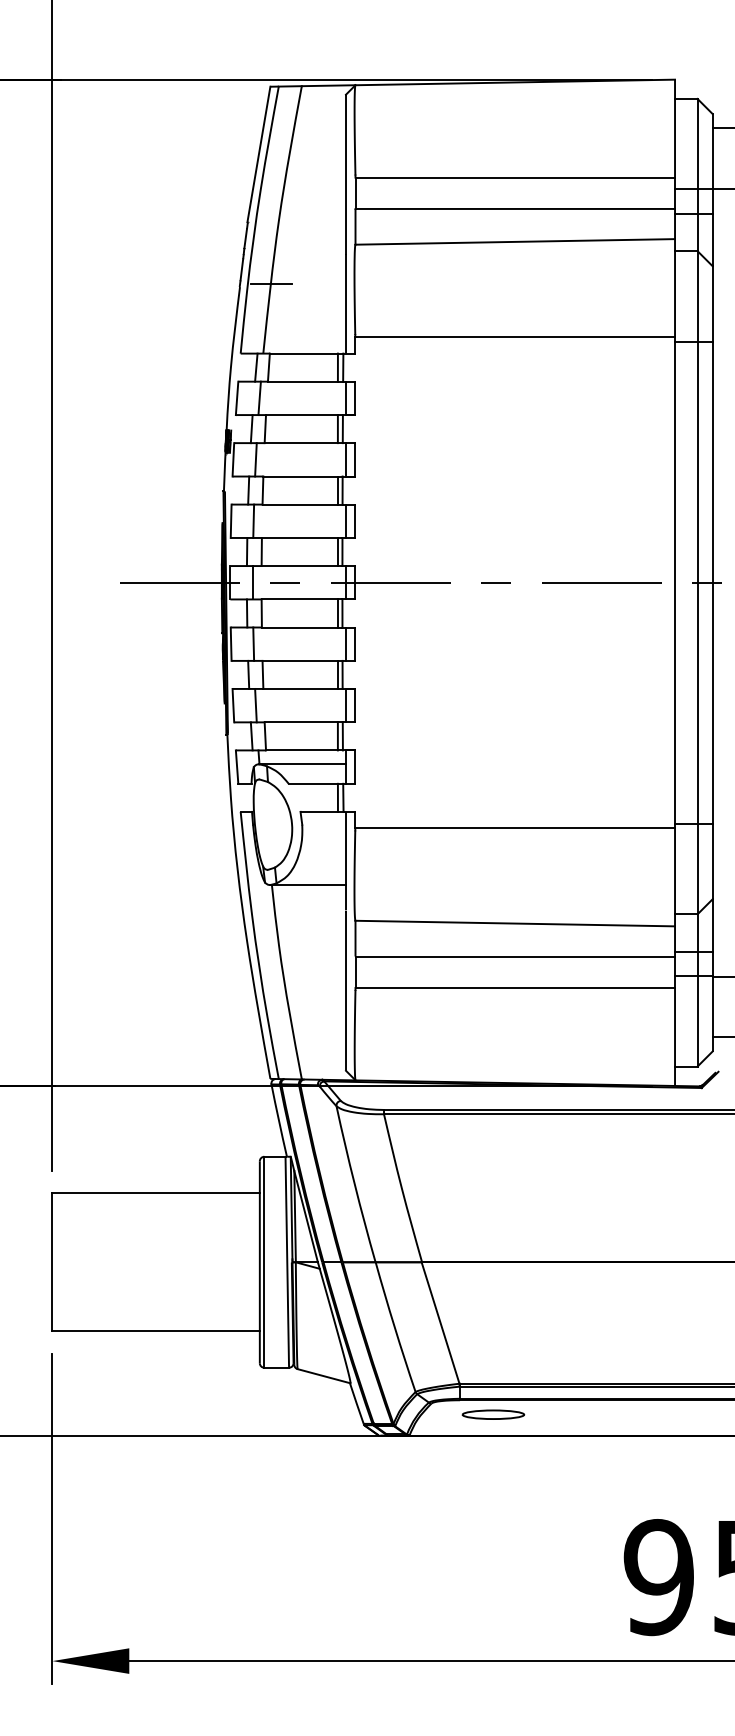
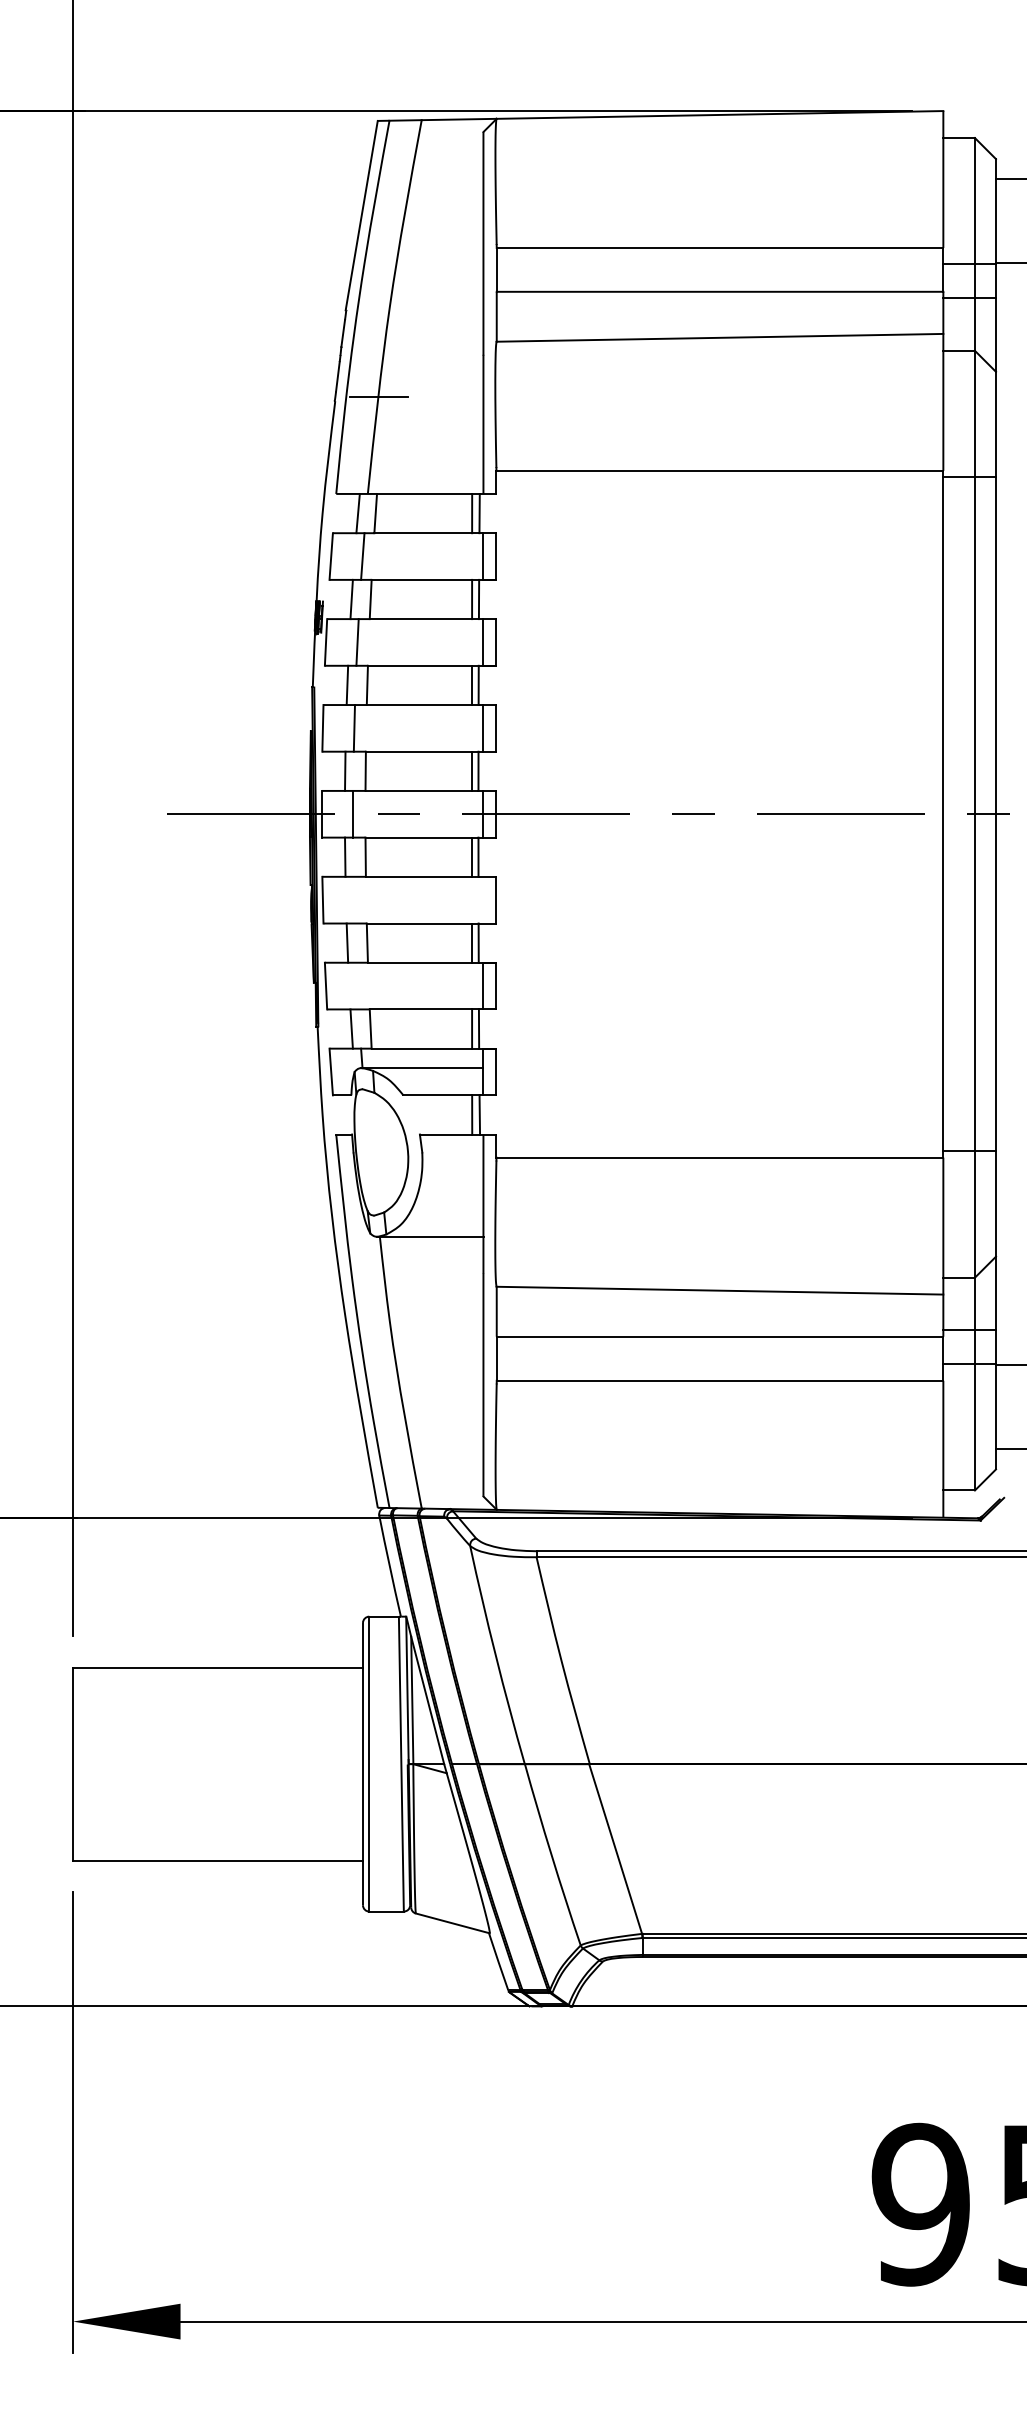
line: (253, 643) -> (353, 899), removed
line: (346, 643) -> (483, 899), removed
line: (255, 705) -> (357, 985), removed
part: (493, 1414) -> (689, 1977), removed

